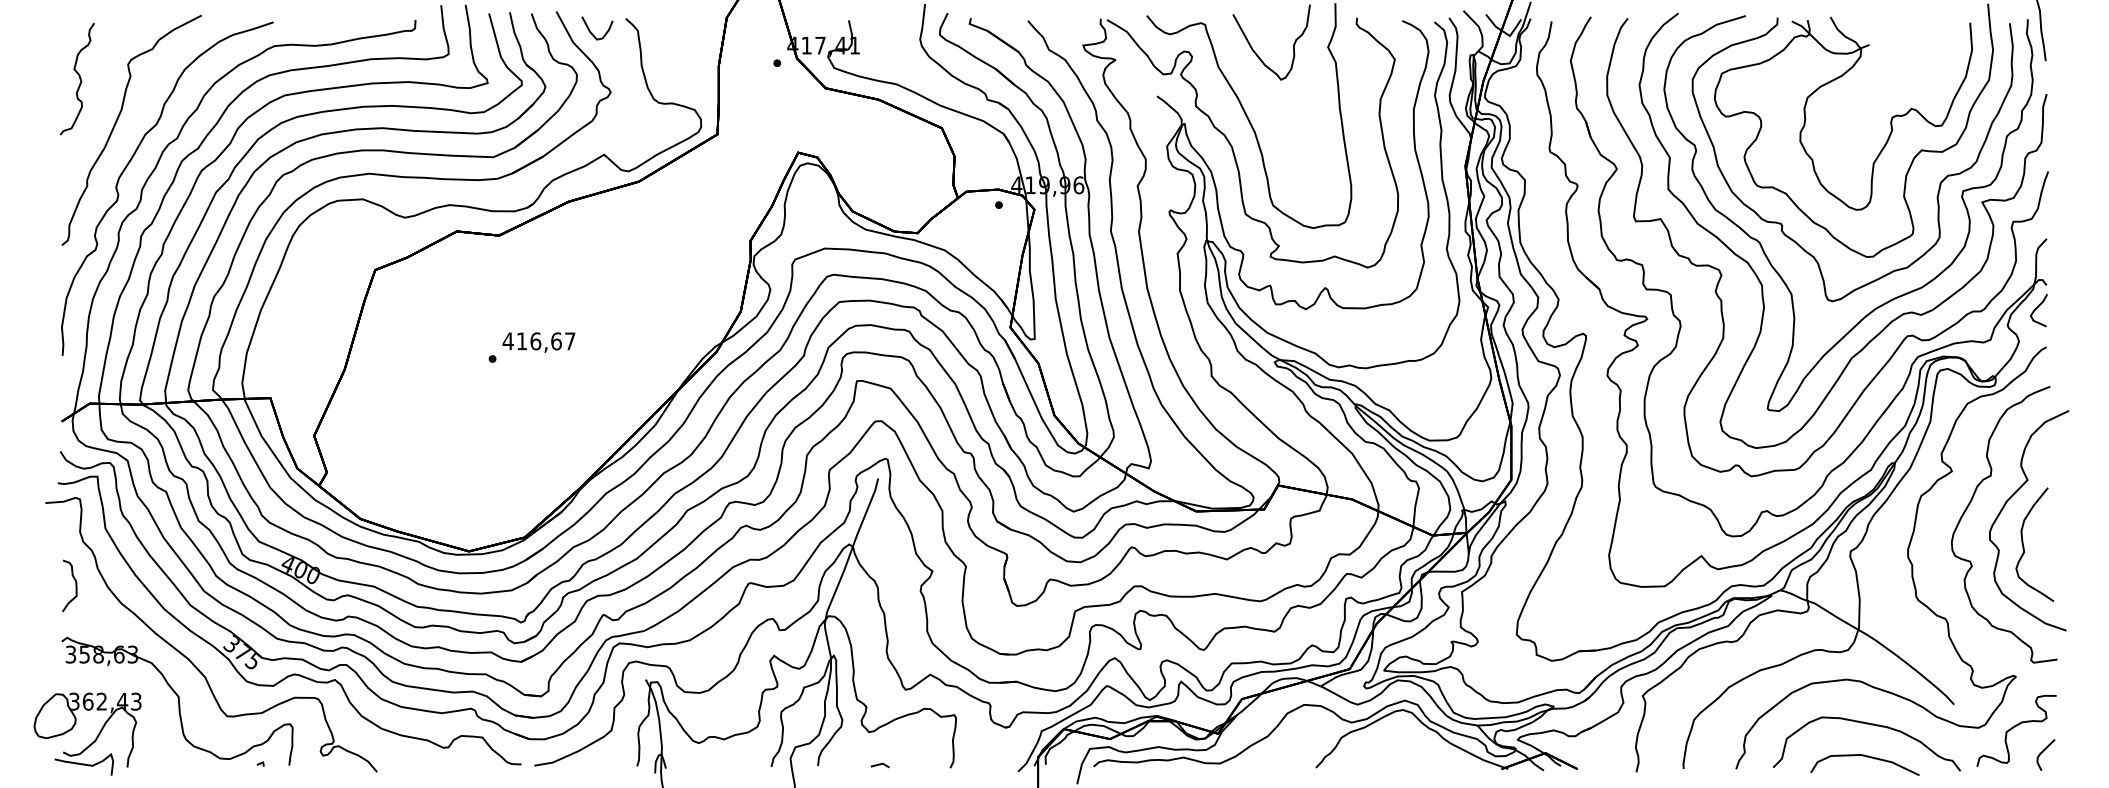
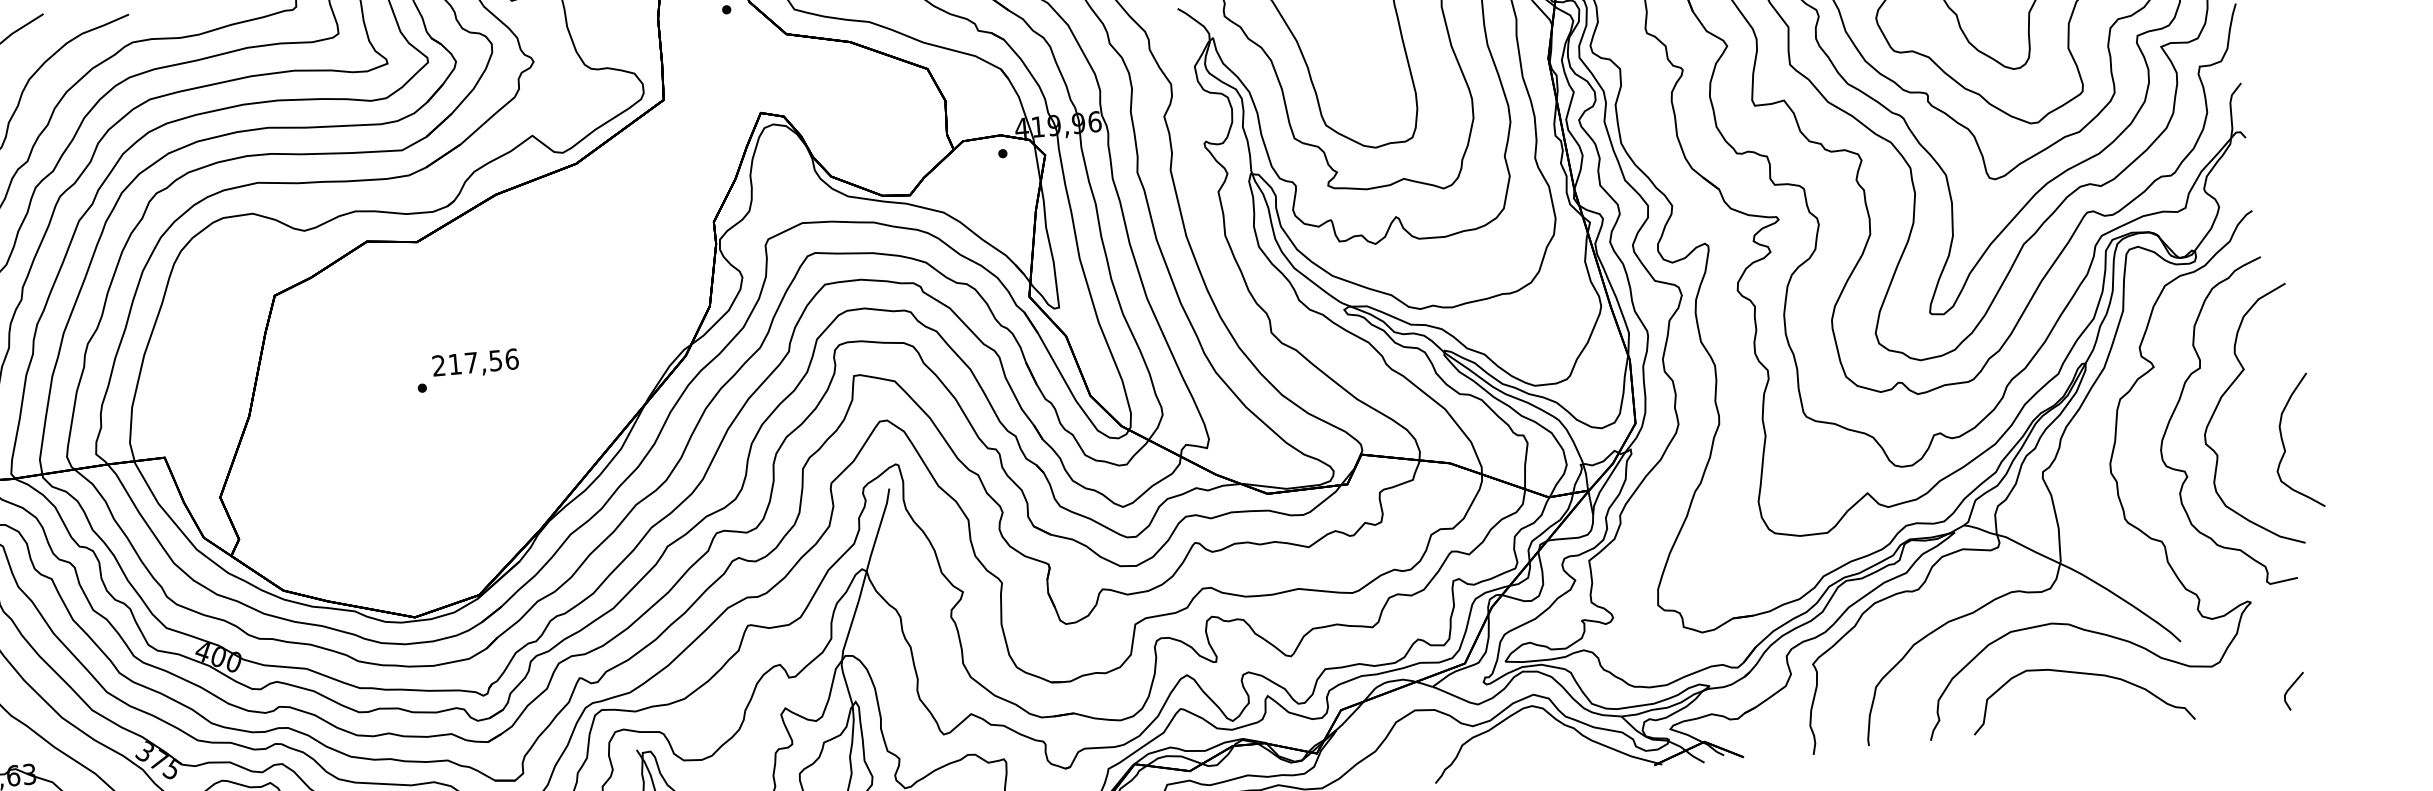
curve: (2037, 308) -> (2237, 166), removed
text: (538, 341) -> (474, 362), 416,67 -> 217,56
curve: (2024, 546) -> (2284, 444), moved
curve: (2015, 727) -> (2255, 662), removed
curve: (1866, 757) -> (2083, 713), removed

